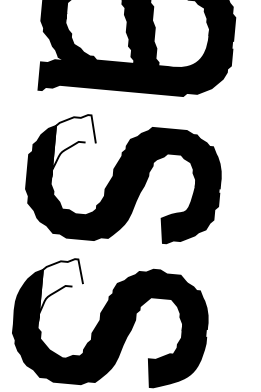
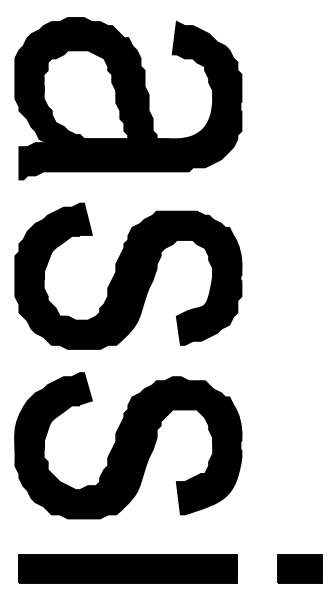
fill: (74, 146) -> (67, 241), added
fill: (61, 290) -> (67, 411), added

